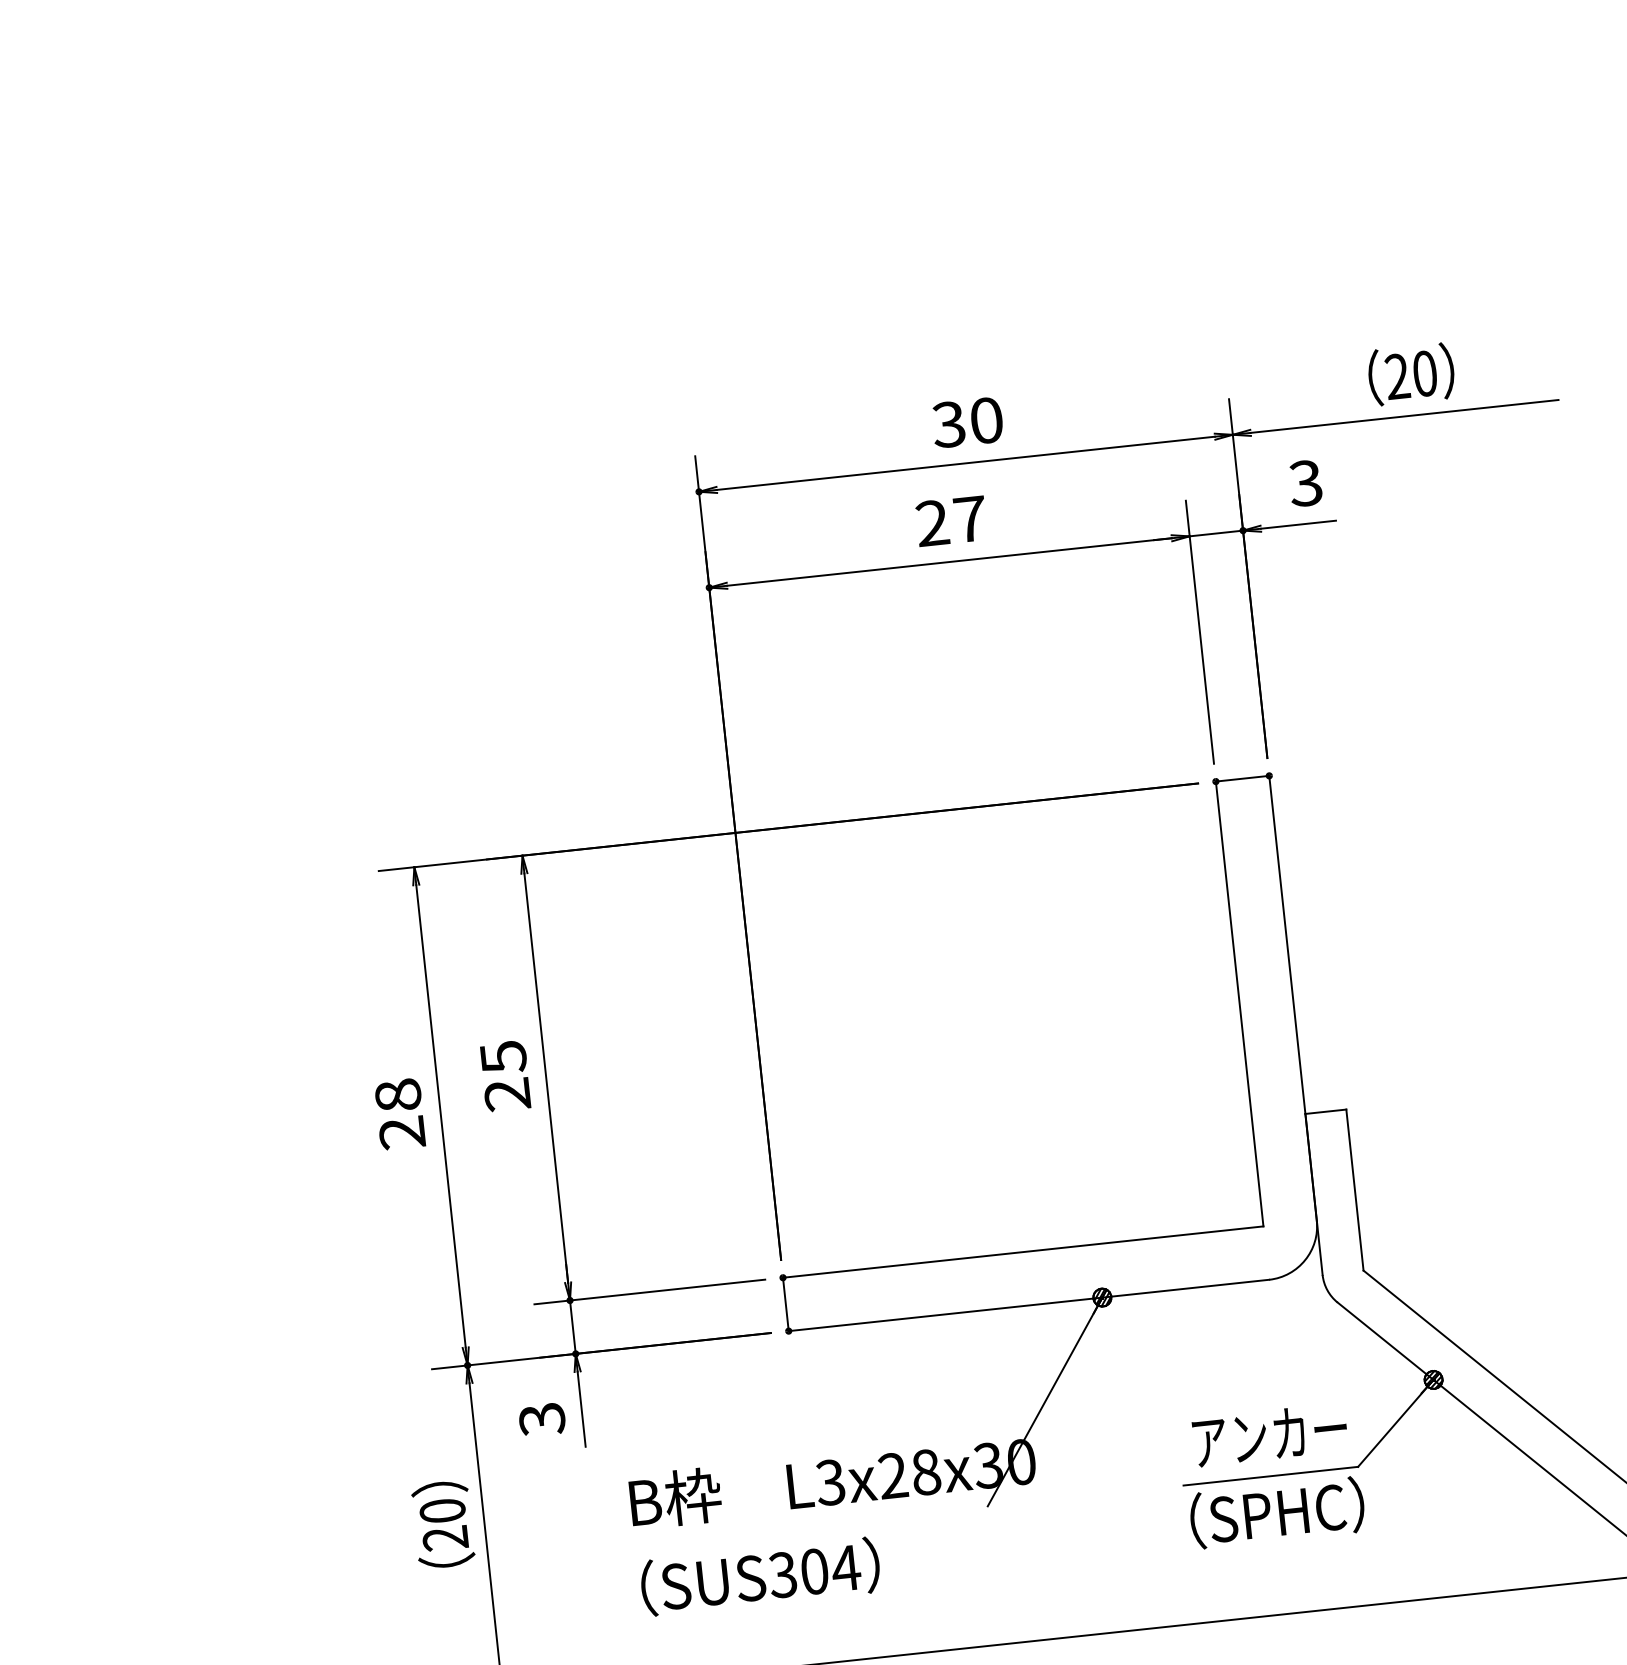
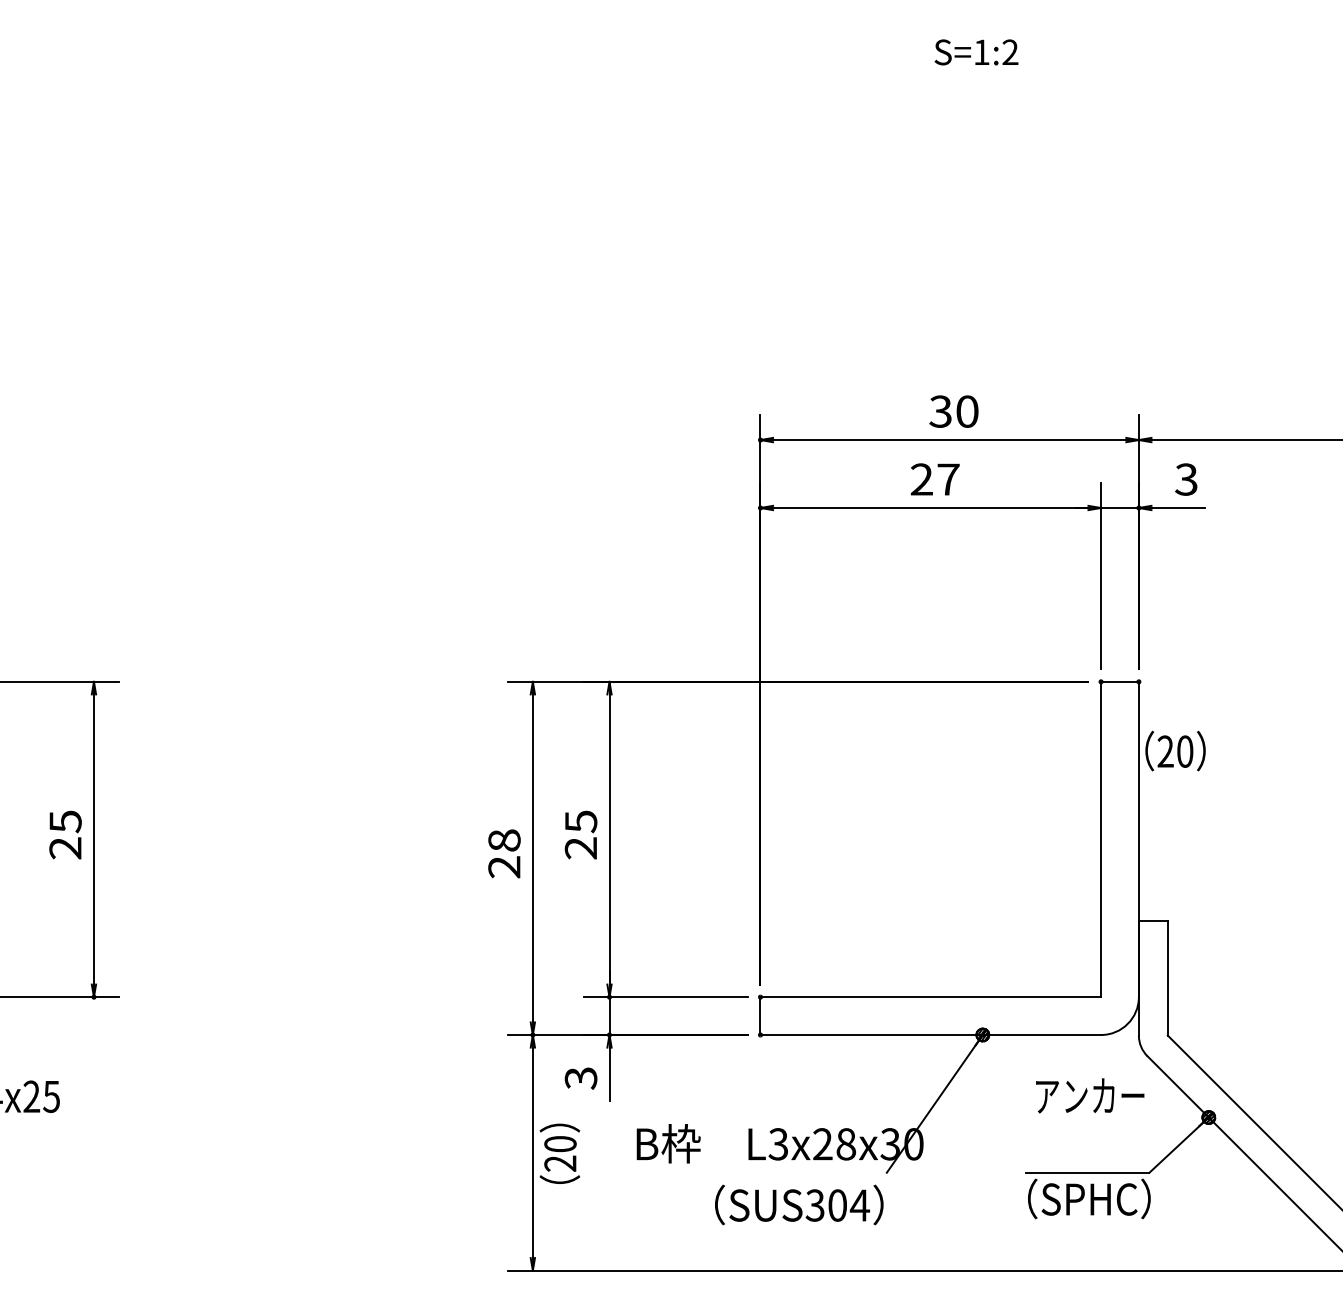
text: (1411, 373) -> (1175, 750), moved
text: (1270, 1434) -> (1090, 1095), moved
text: (442, 1524) -> (559, 1153), moved
text: (760, 1575) -> (799, 1204), moved

